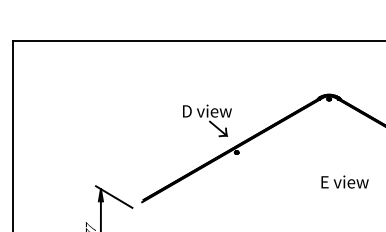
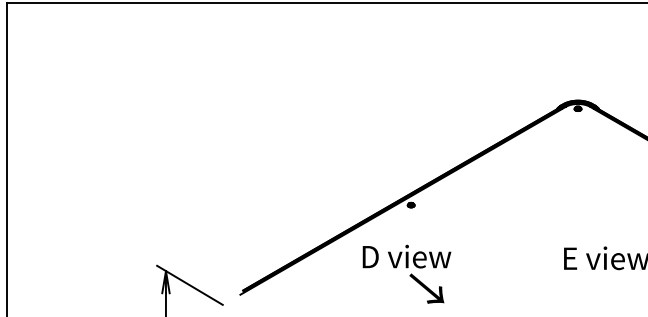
text: (207, 120) -> (407, 273), moved

